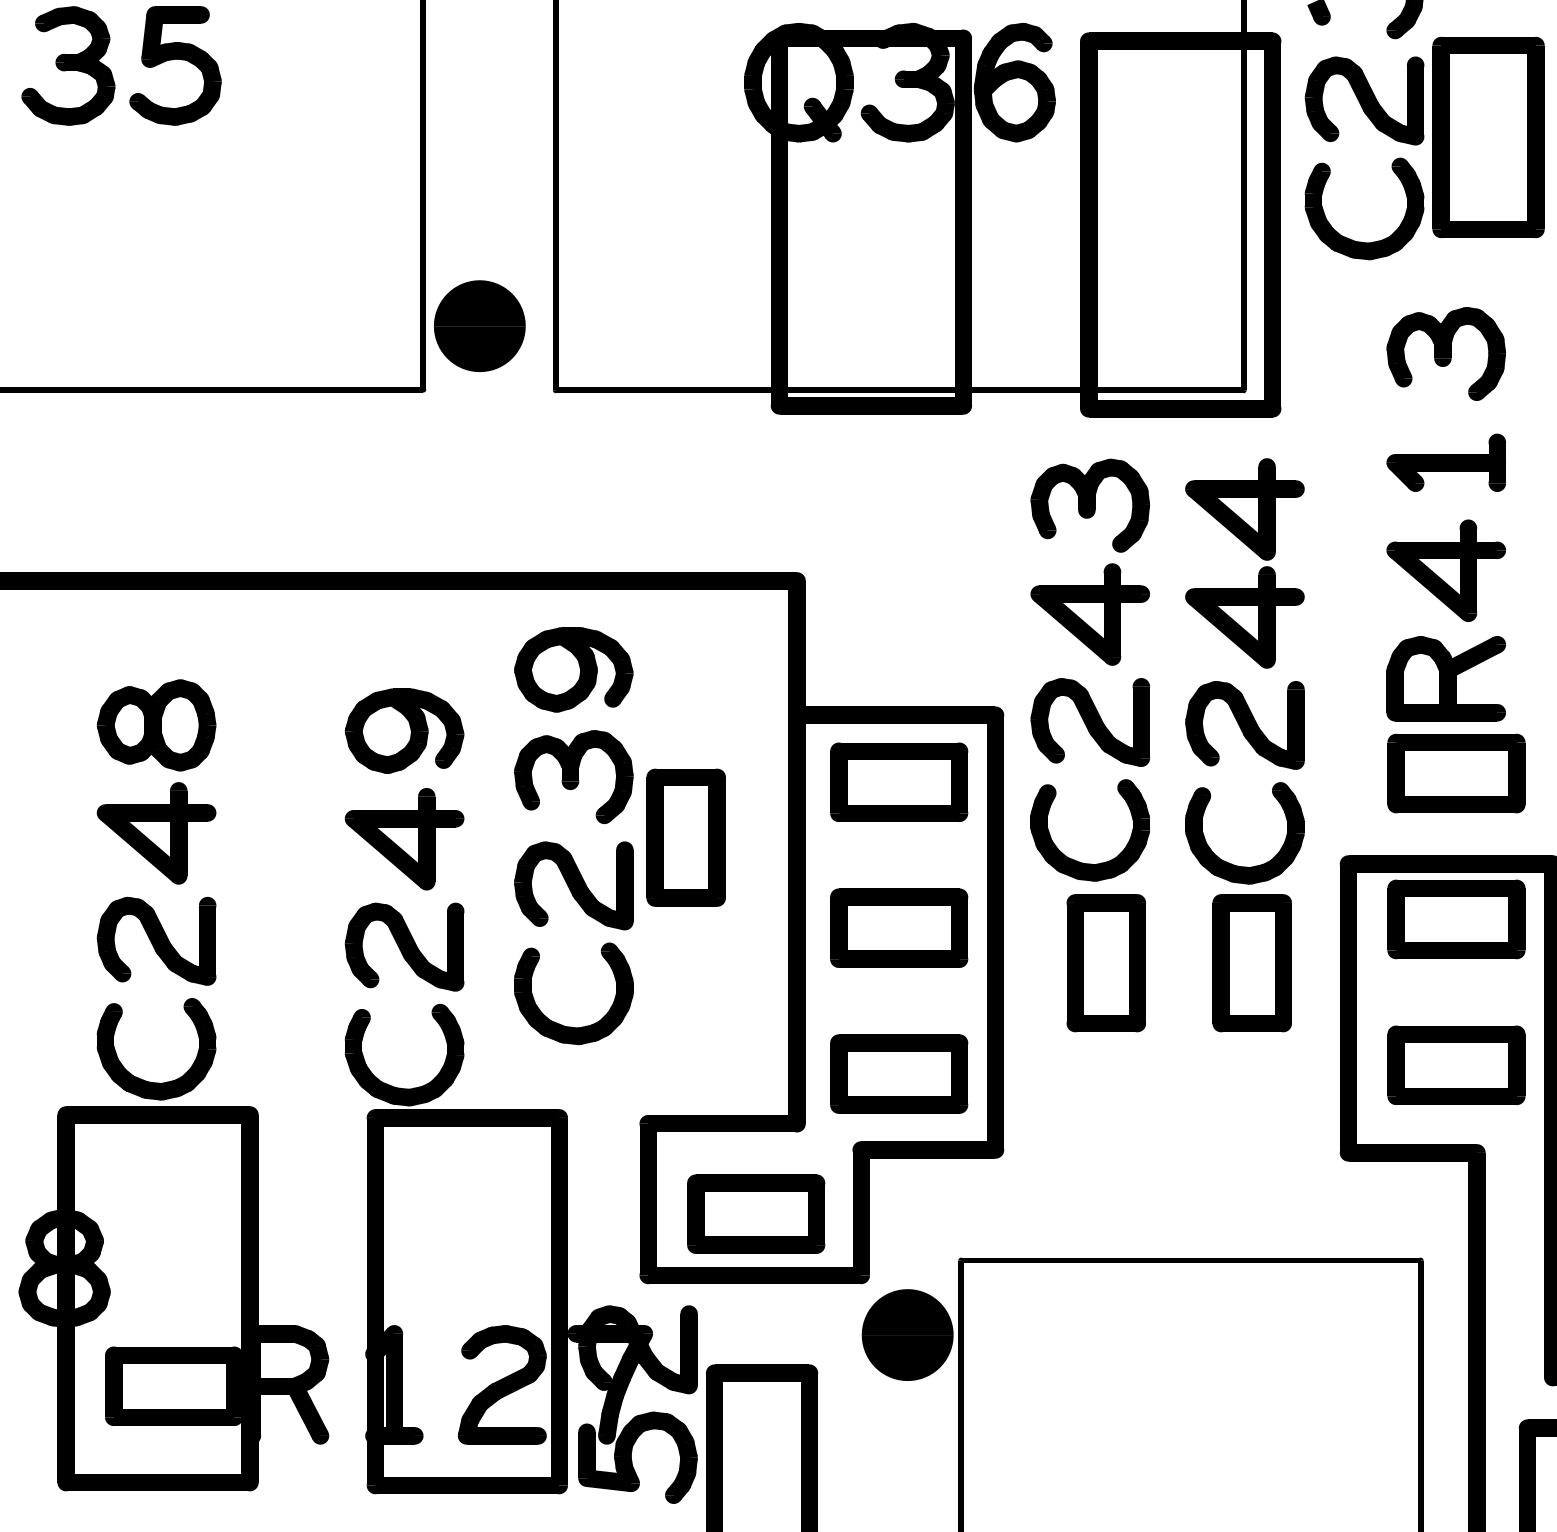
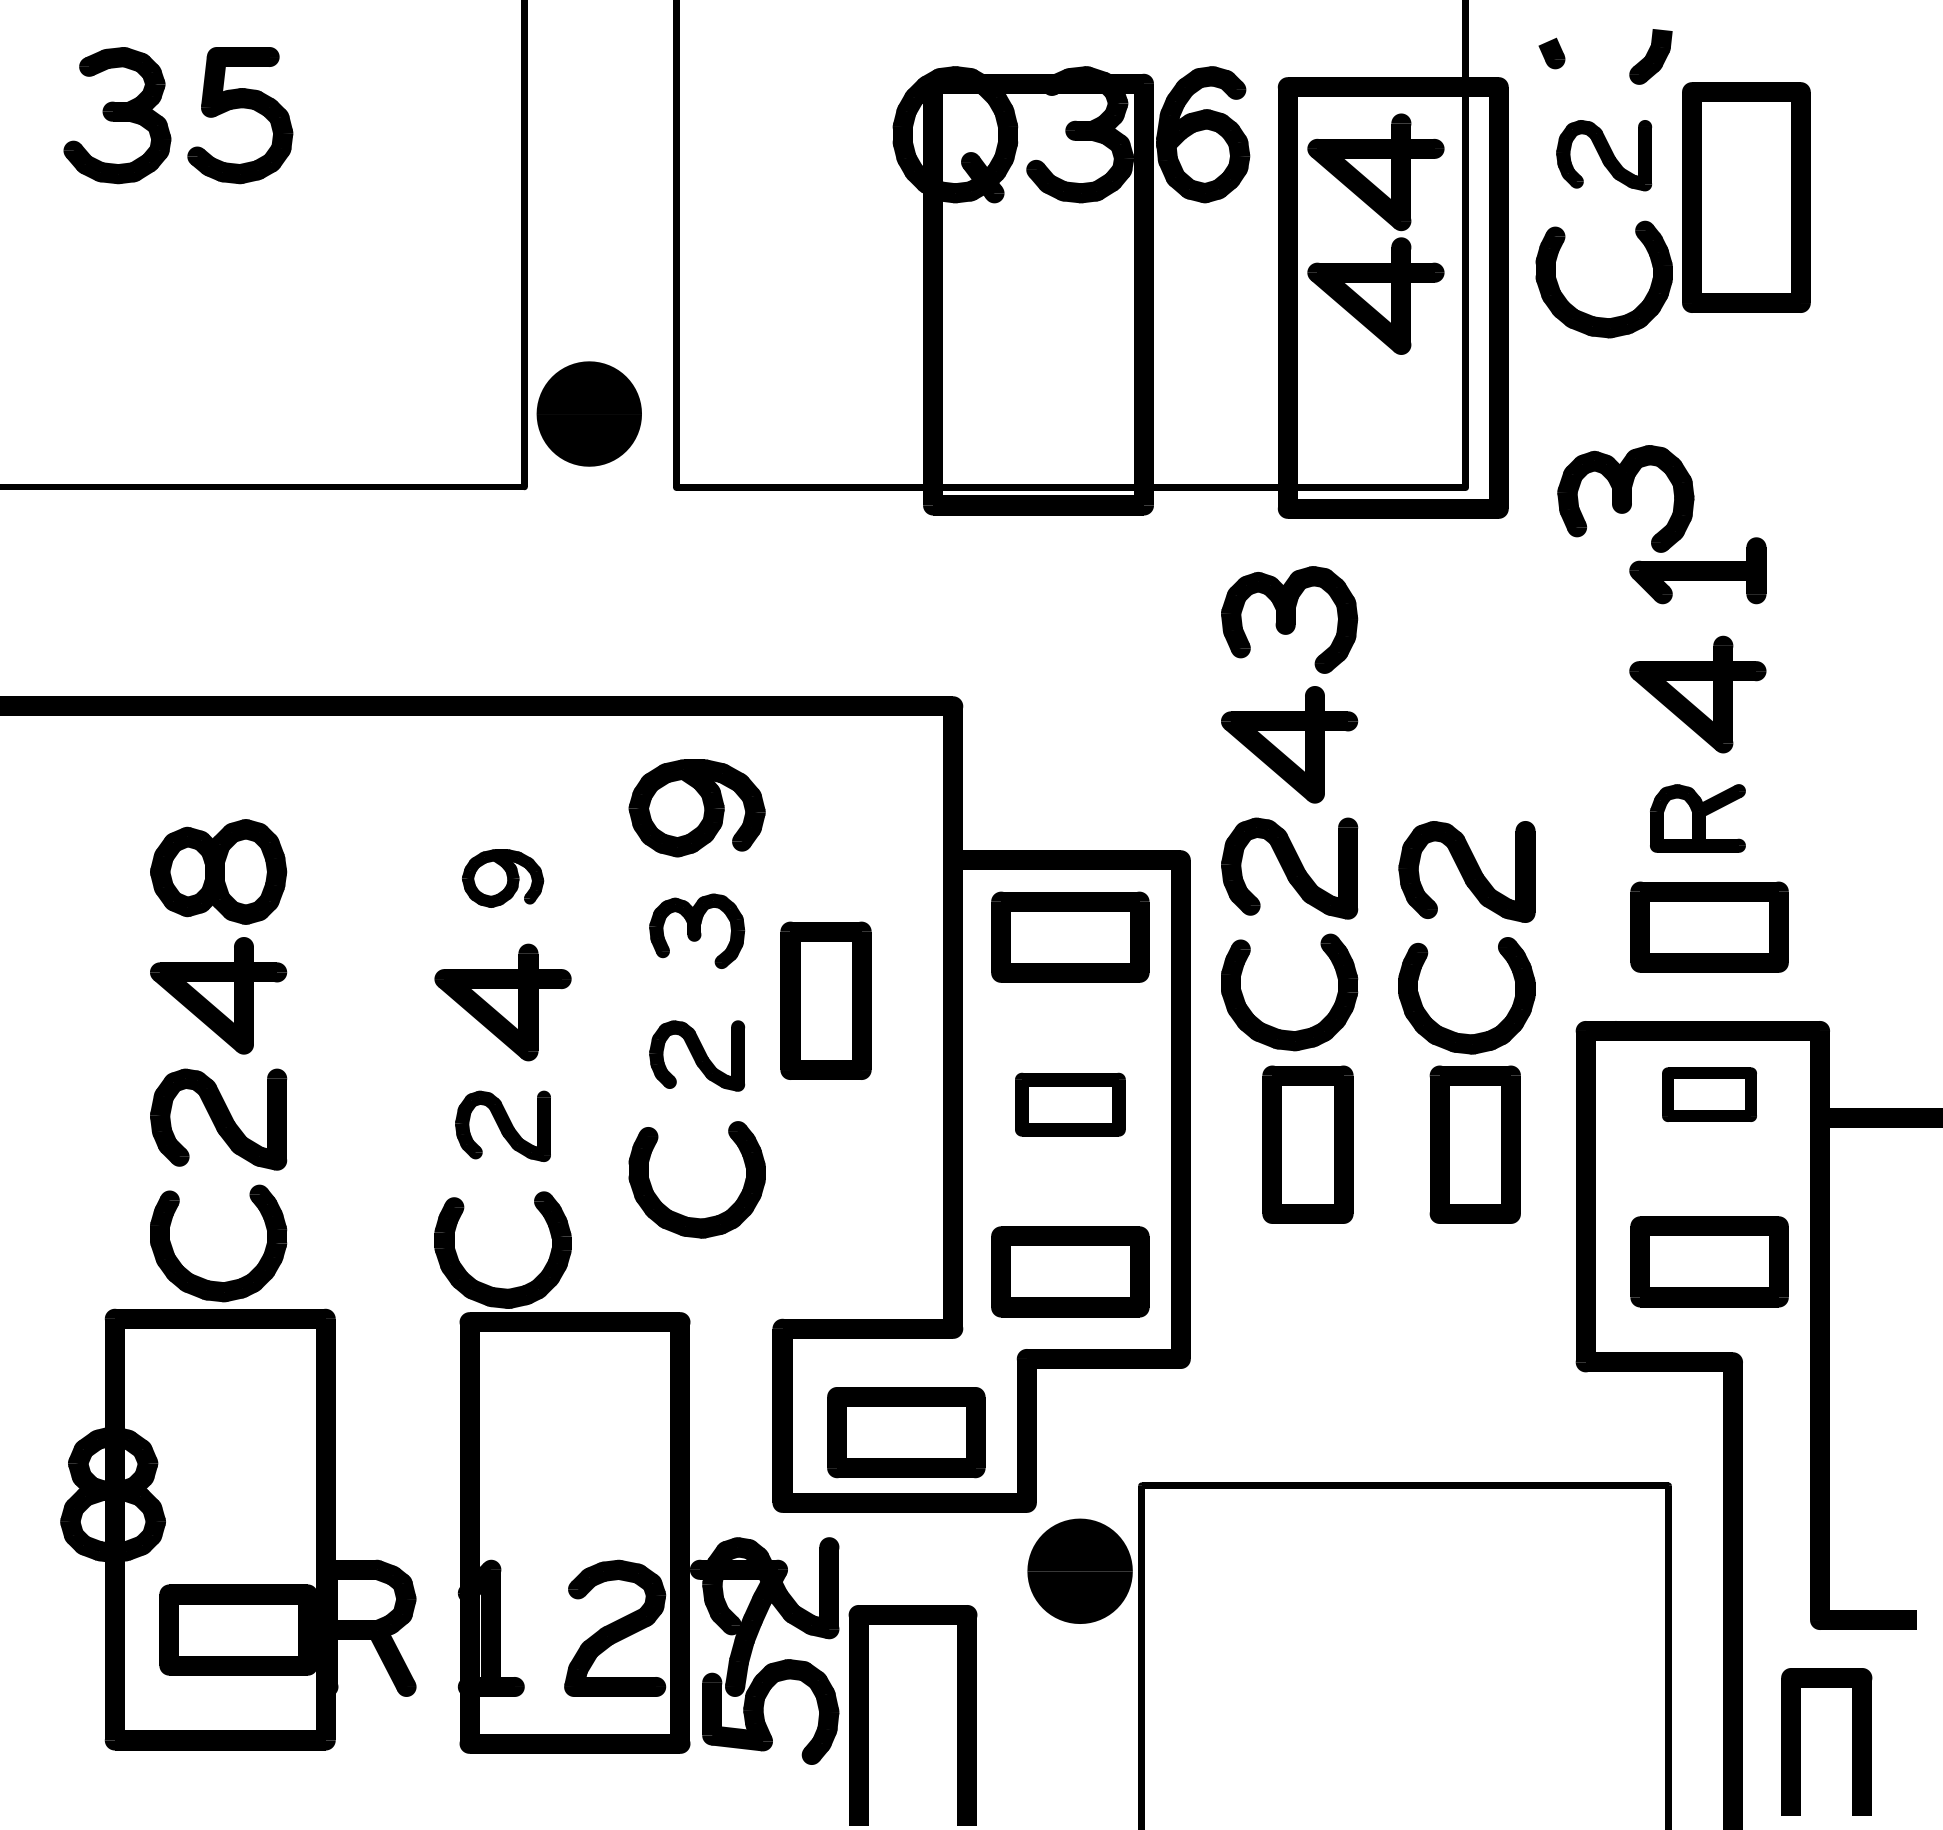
part: (1363, 100) -> (1603, 155), size x0.7
part: (1445, 353) -> (1625, 498), moved
part: (1254, 552) -> (1386, 221), moved
part: (1445, 678) -> (1697, 818), size x0.7
part: (404, 731) -> (502, 878), size x0.6
part: (573, 777) -> (696, 931), size x0.7
part: (573, 885) -> (696, 1055), size x0.7
part: (1456, 919) -> (1709, 1094), size x0.6
part: (899, 928) -> (1070, 1104), size x0.7
part: (404, 947) -> (502, 1126), size x0.7

